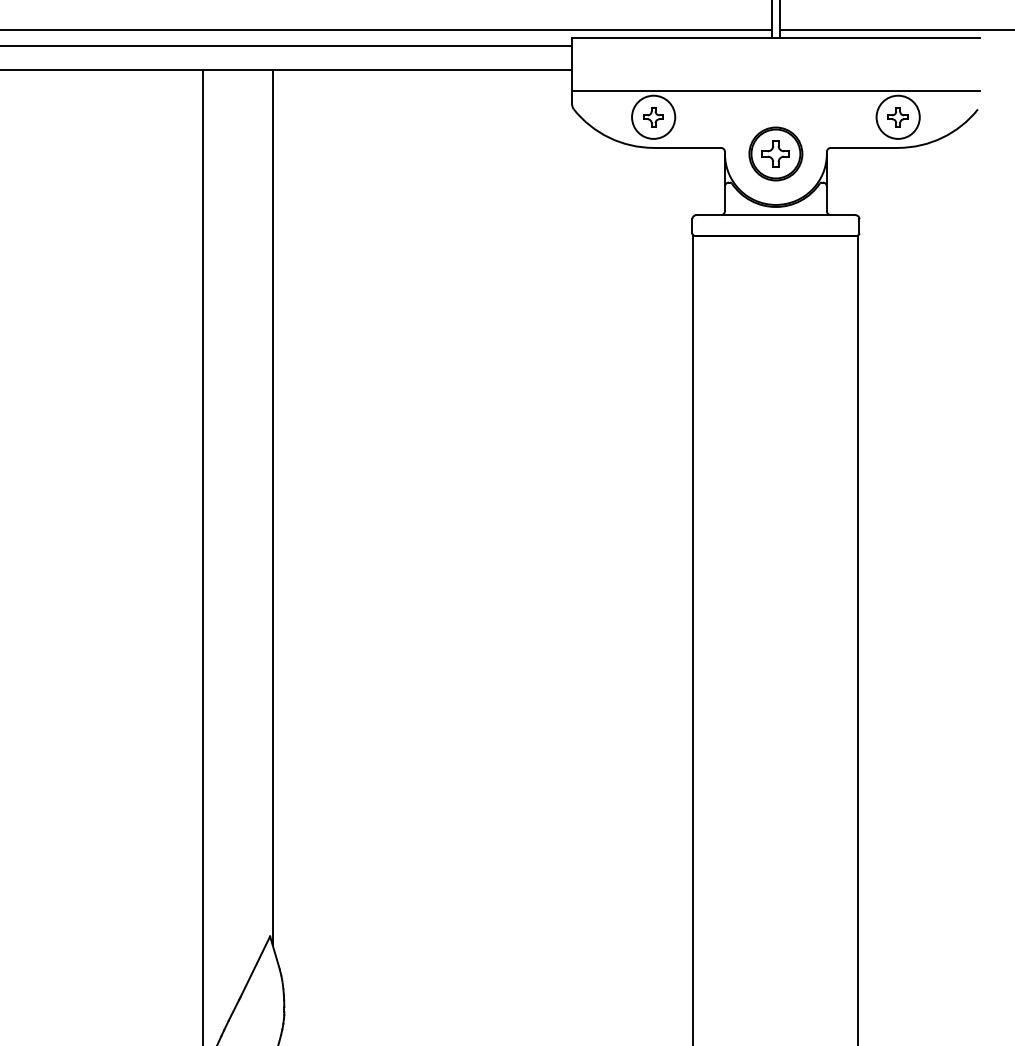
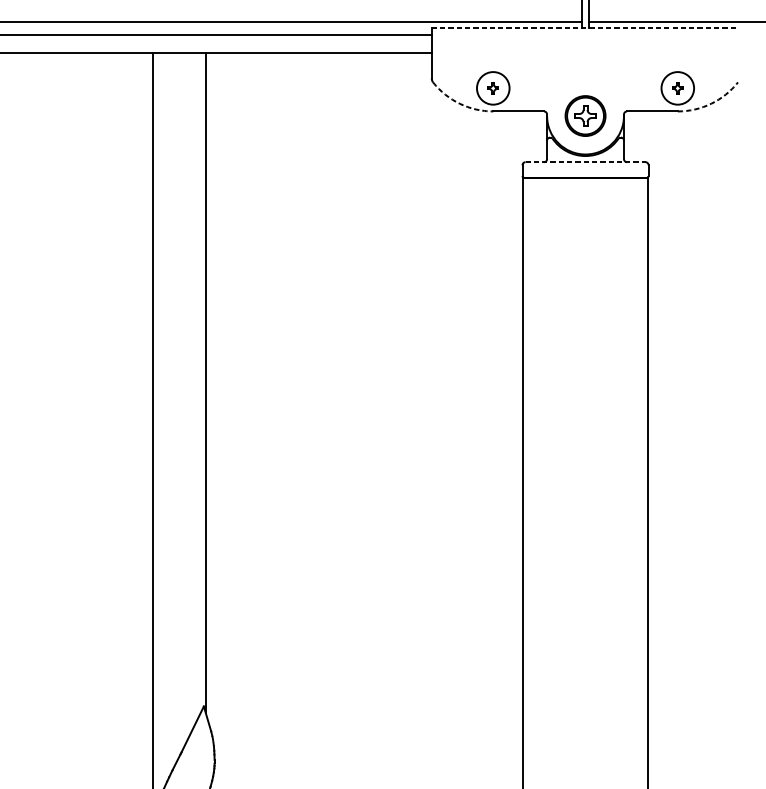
line: (775, 37) -> (585, 28), solid -> dashed
line: (775, 90) -> (585, 68), removed
part: (653, 117) -> (493, 88), size x0.7
part: (897, 117) -> (677, 88), size x0.7
arc: (609, 137) -> (459, 103), solid -> dashed
arc: (942, 137) -> (711, 103), solid -> dashed
line: (776, 215) -> (585, 162), solid -> dashed

